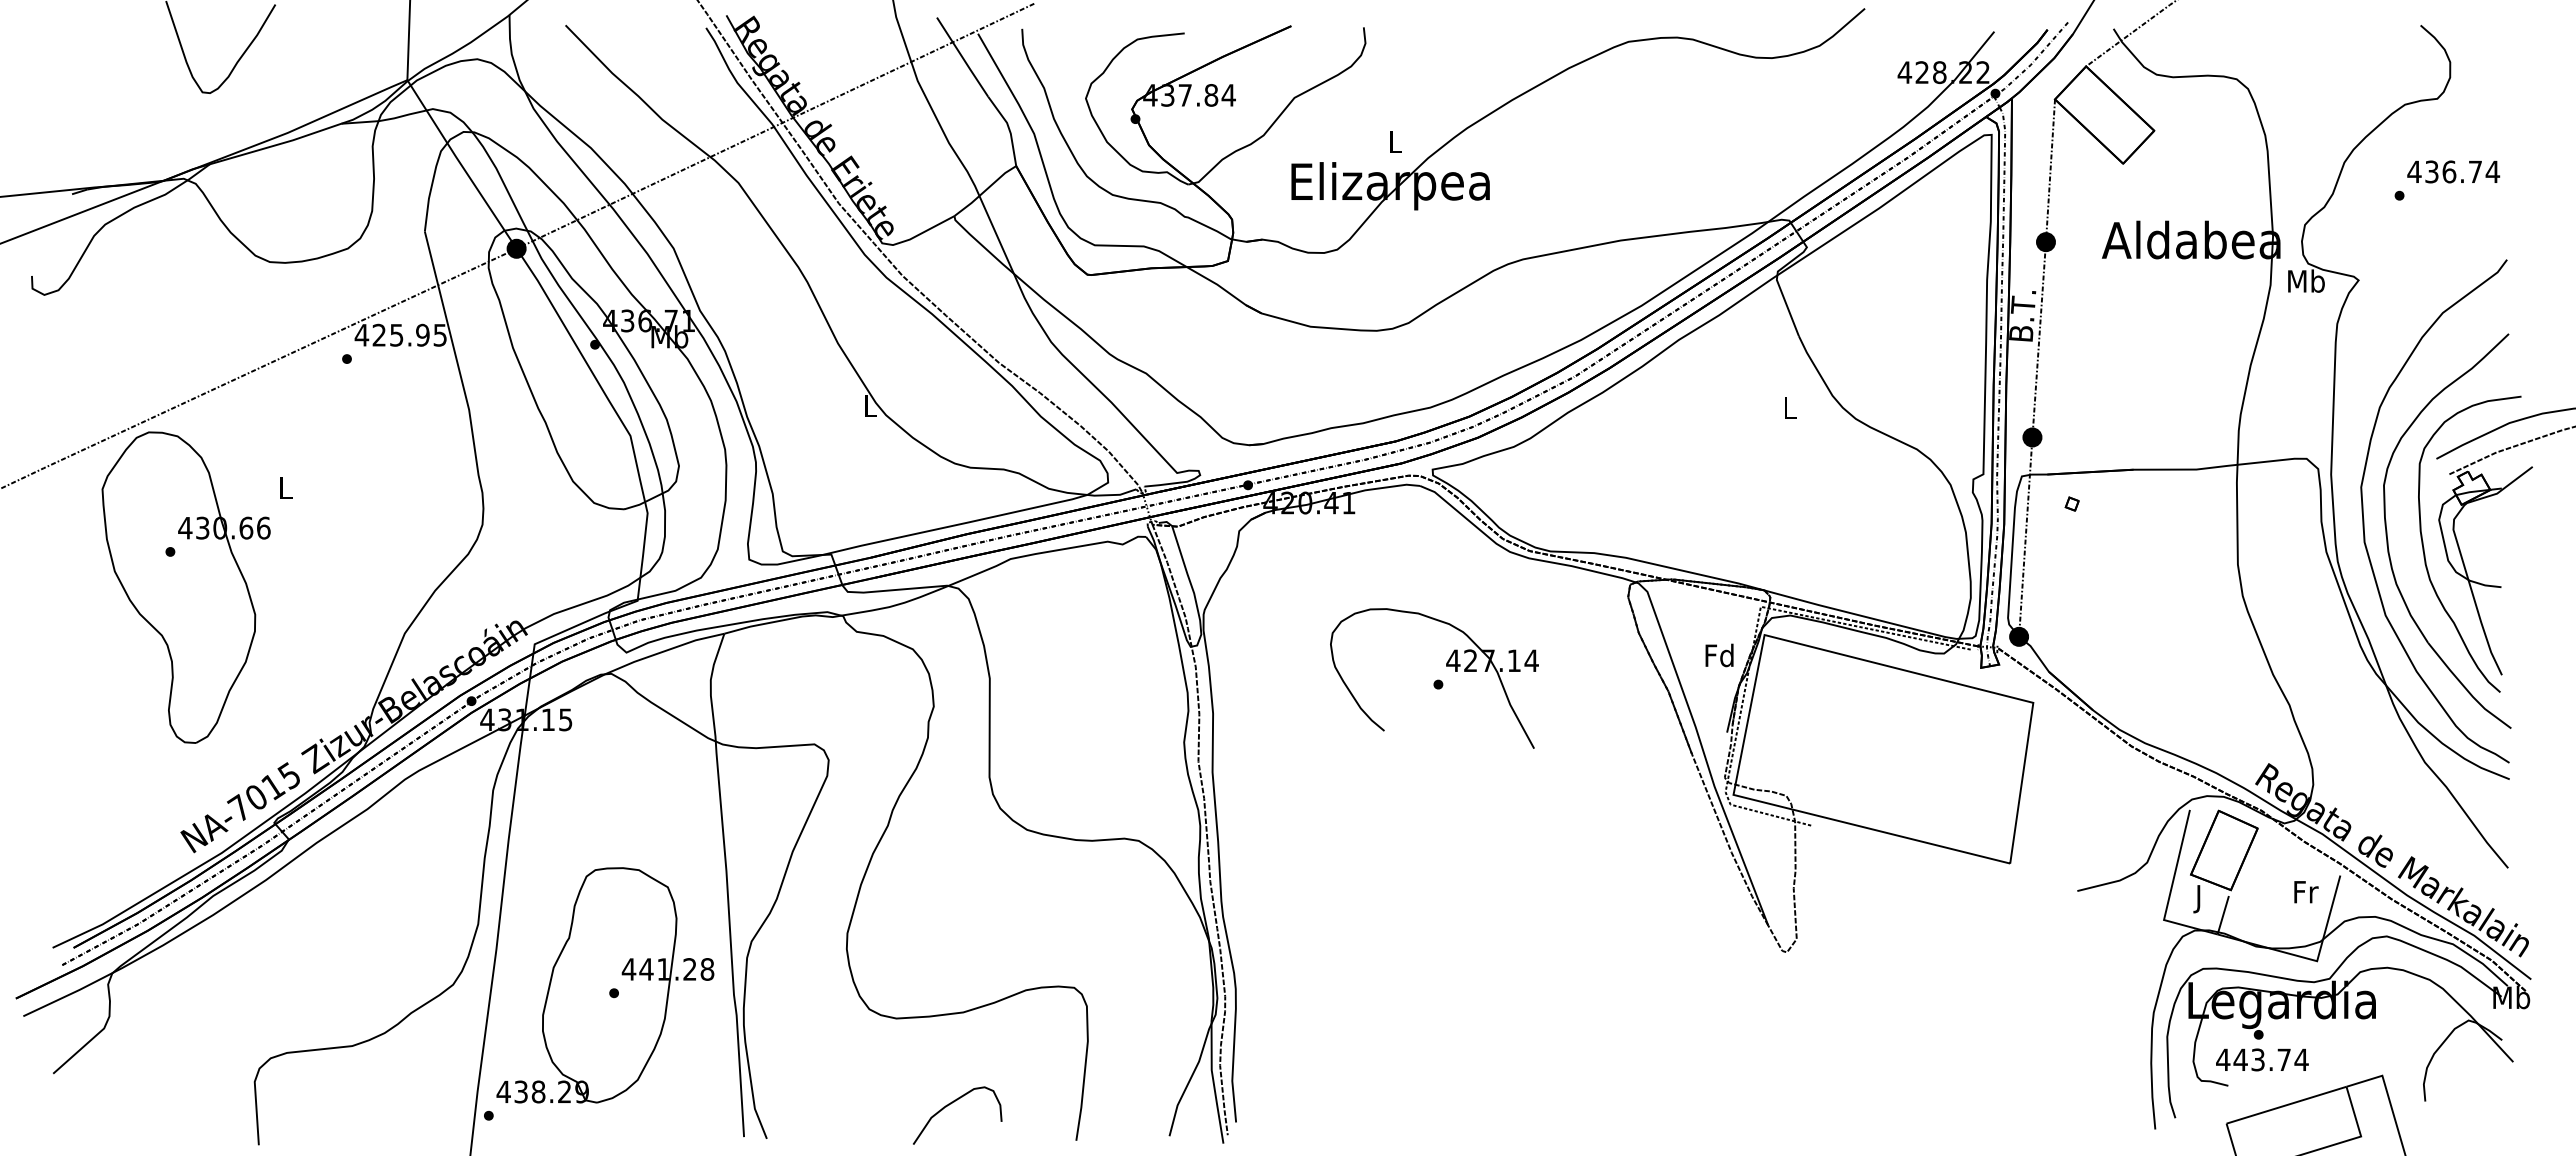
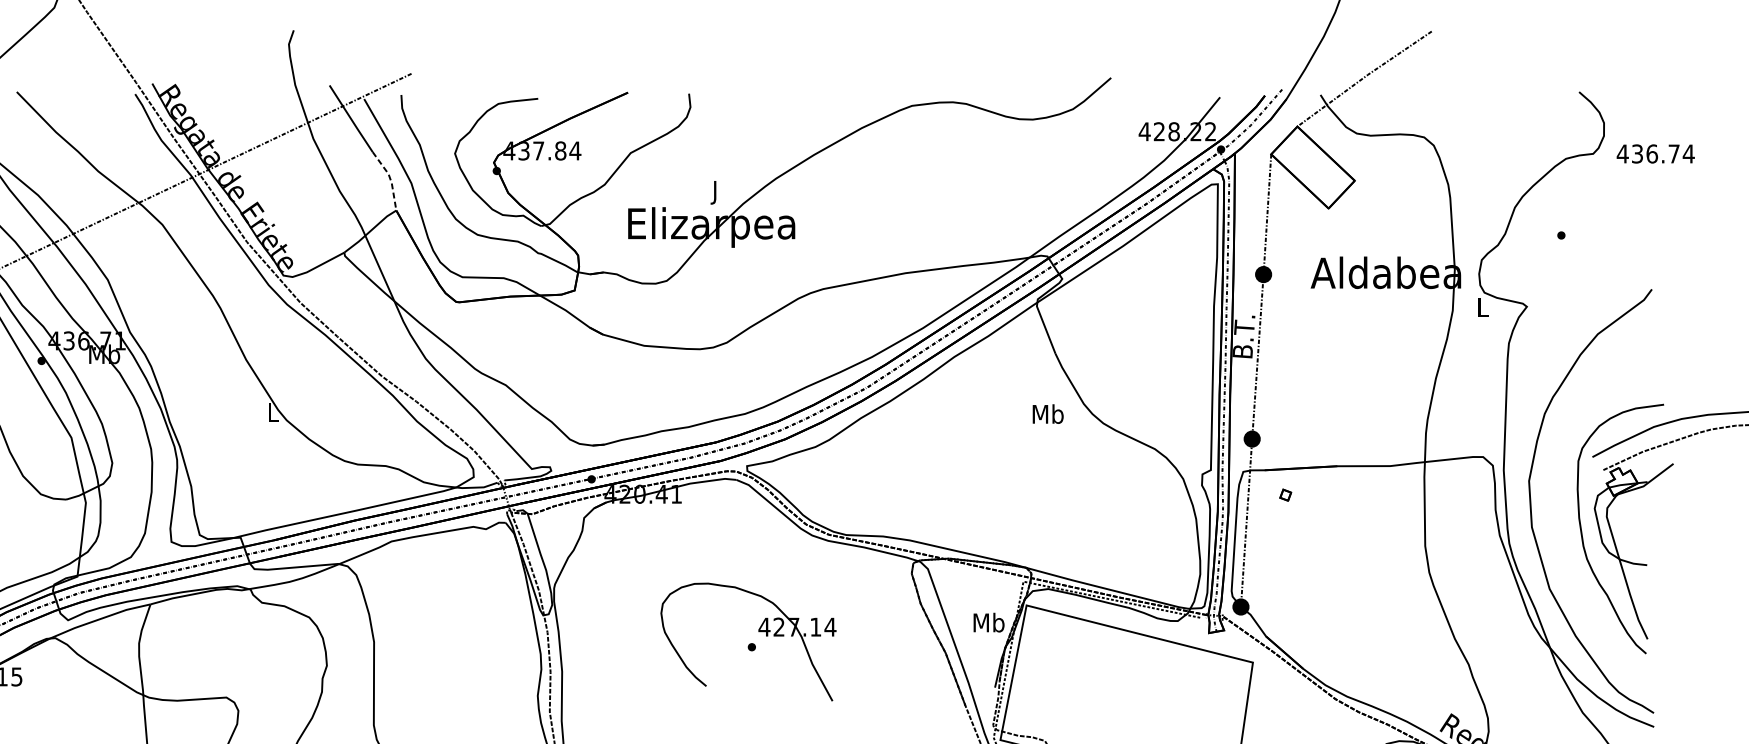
line: (1008, 128) -> (389, 178), solid -> dashed
text: (1395, 145) -> (715, 193), L -> J
text: (2453, 171) -> (1655, 153), moved
text: (2306, 280) -> (1483, 306), Mb -> L
text: (1789, 407) -> (1047, 413), L -> Mb
part: (2388, 540) -> (1552, 525), removed
text: (1719, 655) -> (988, 622), Fd -> Mb

